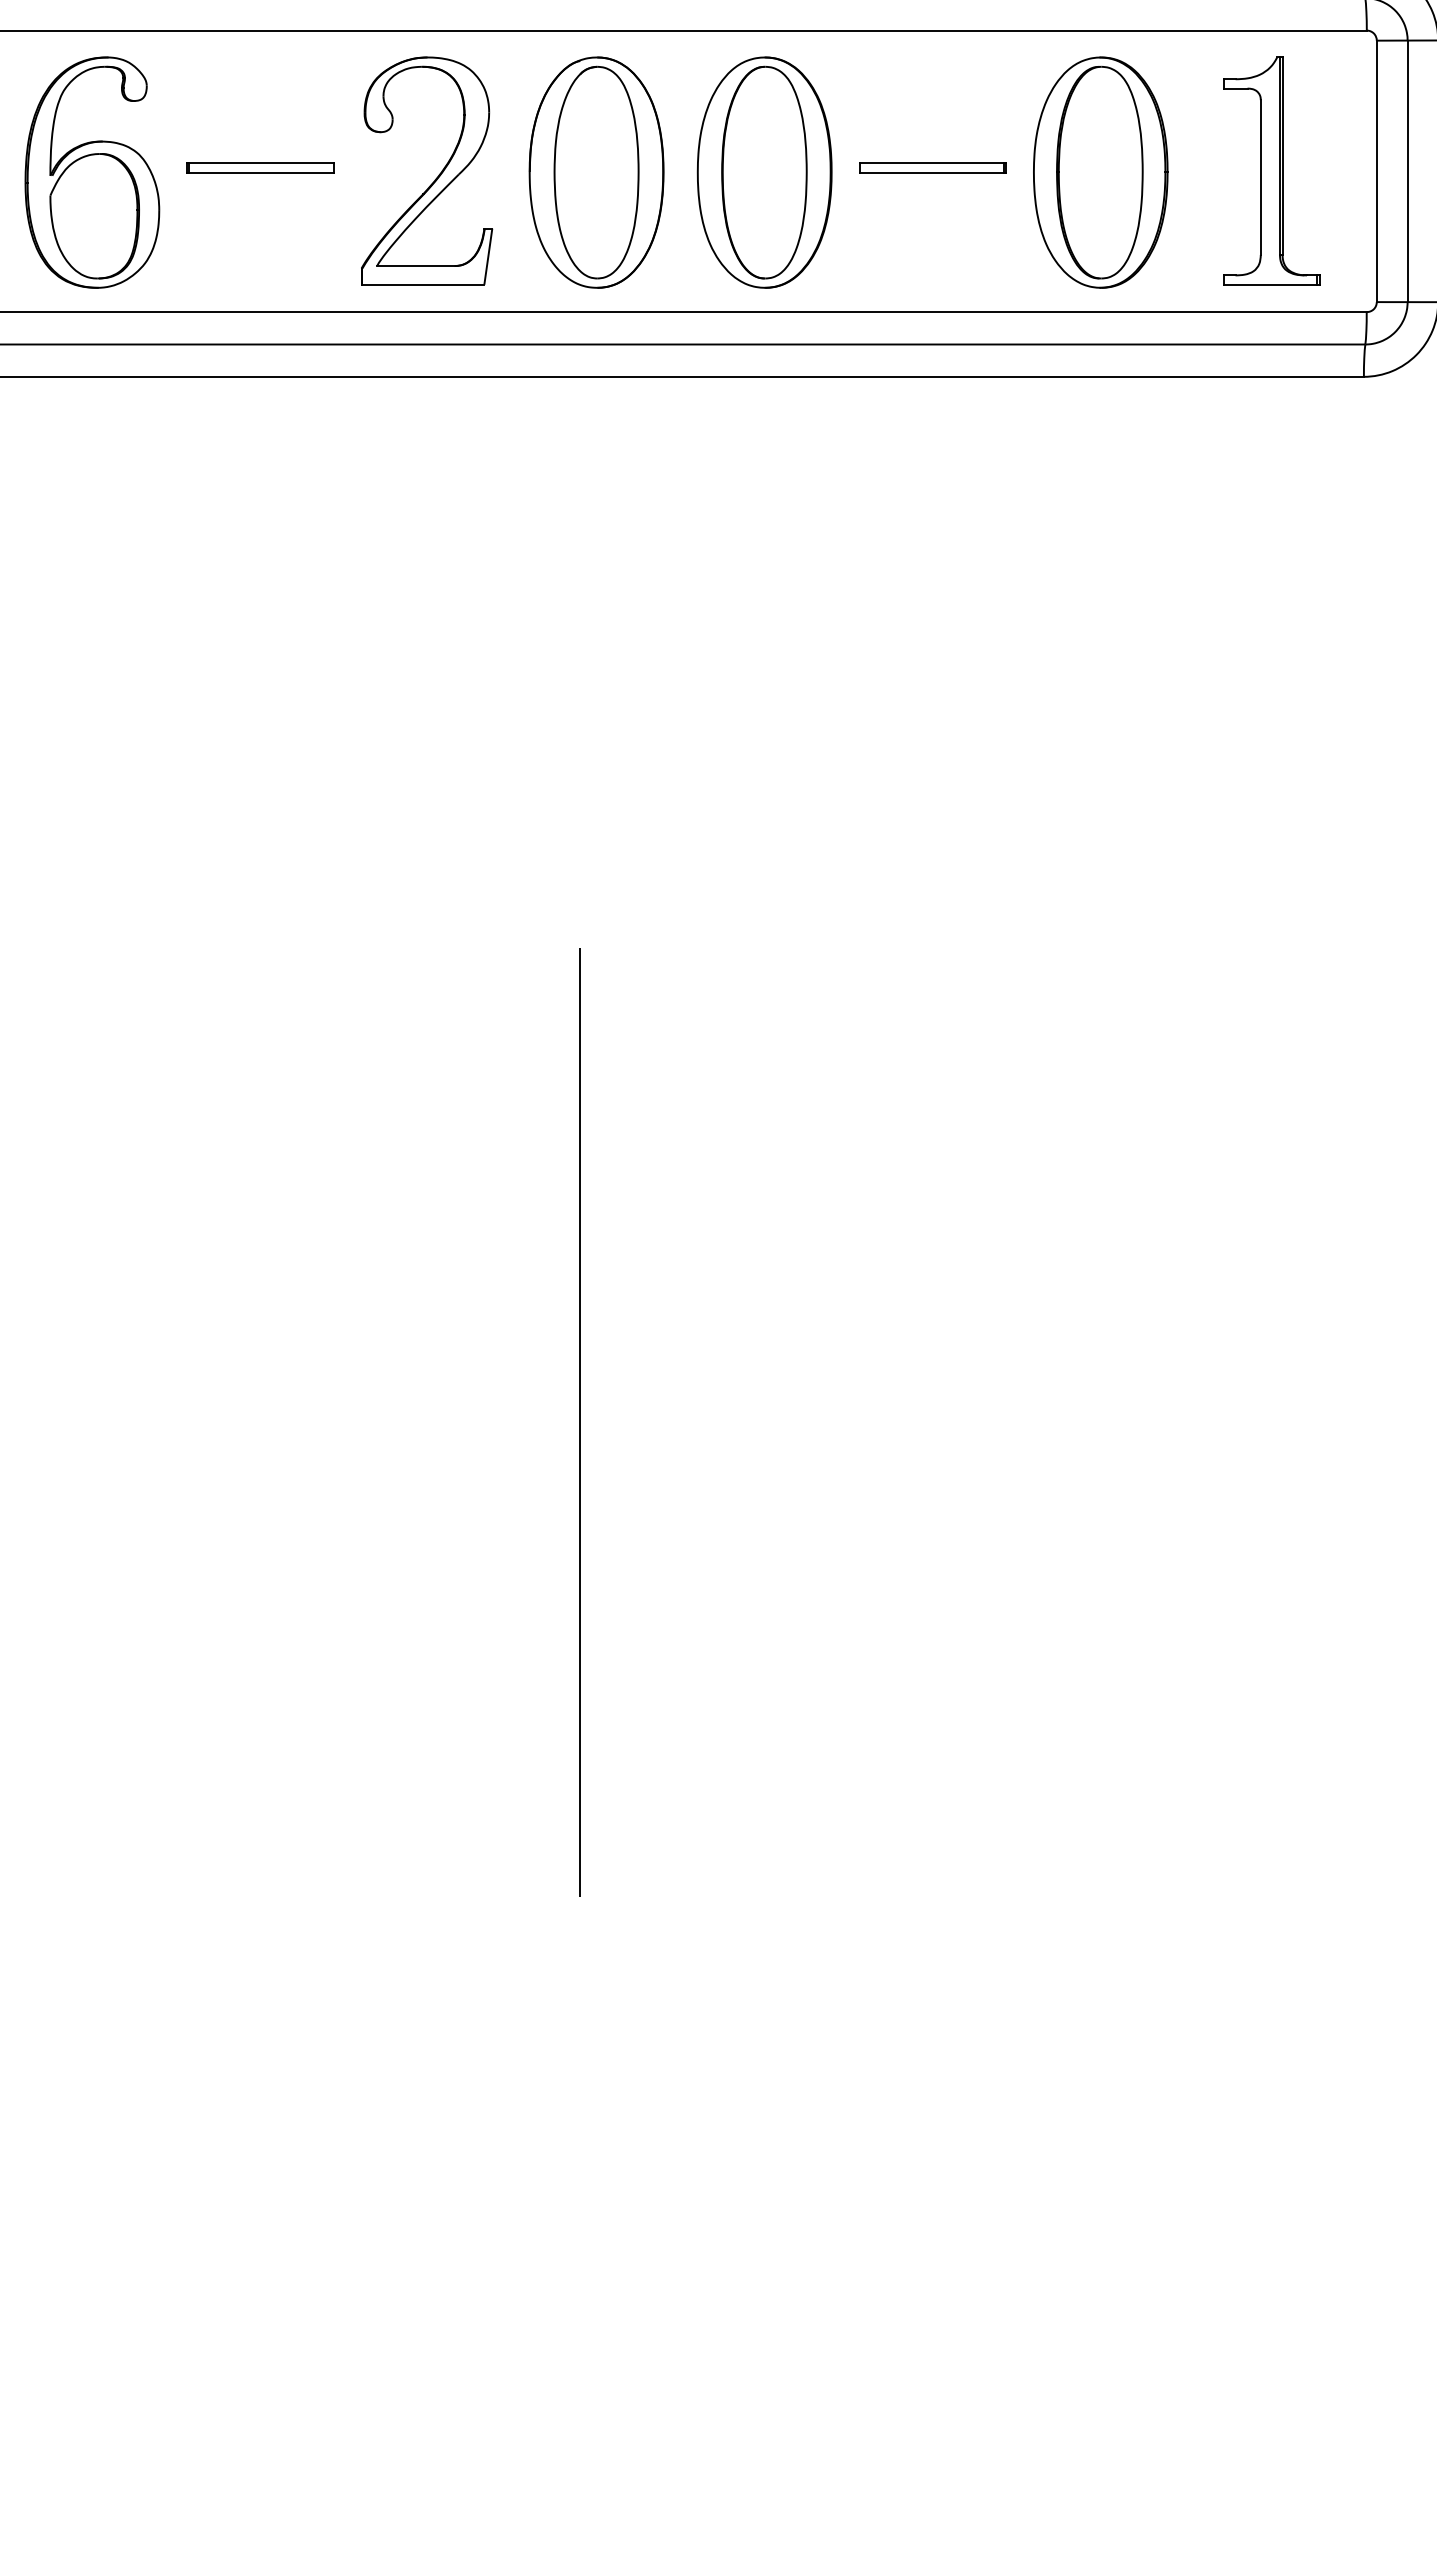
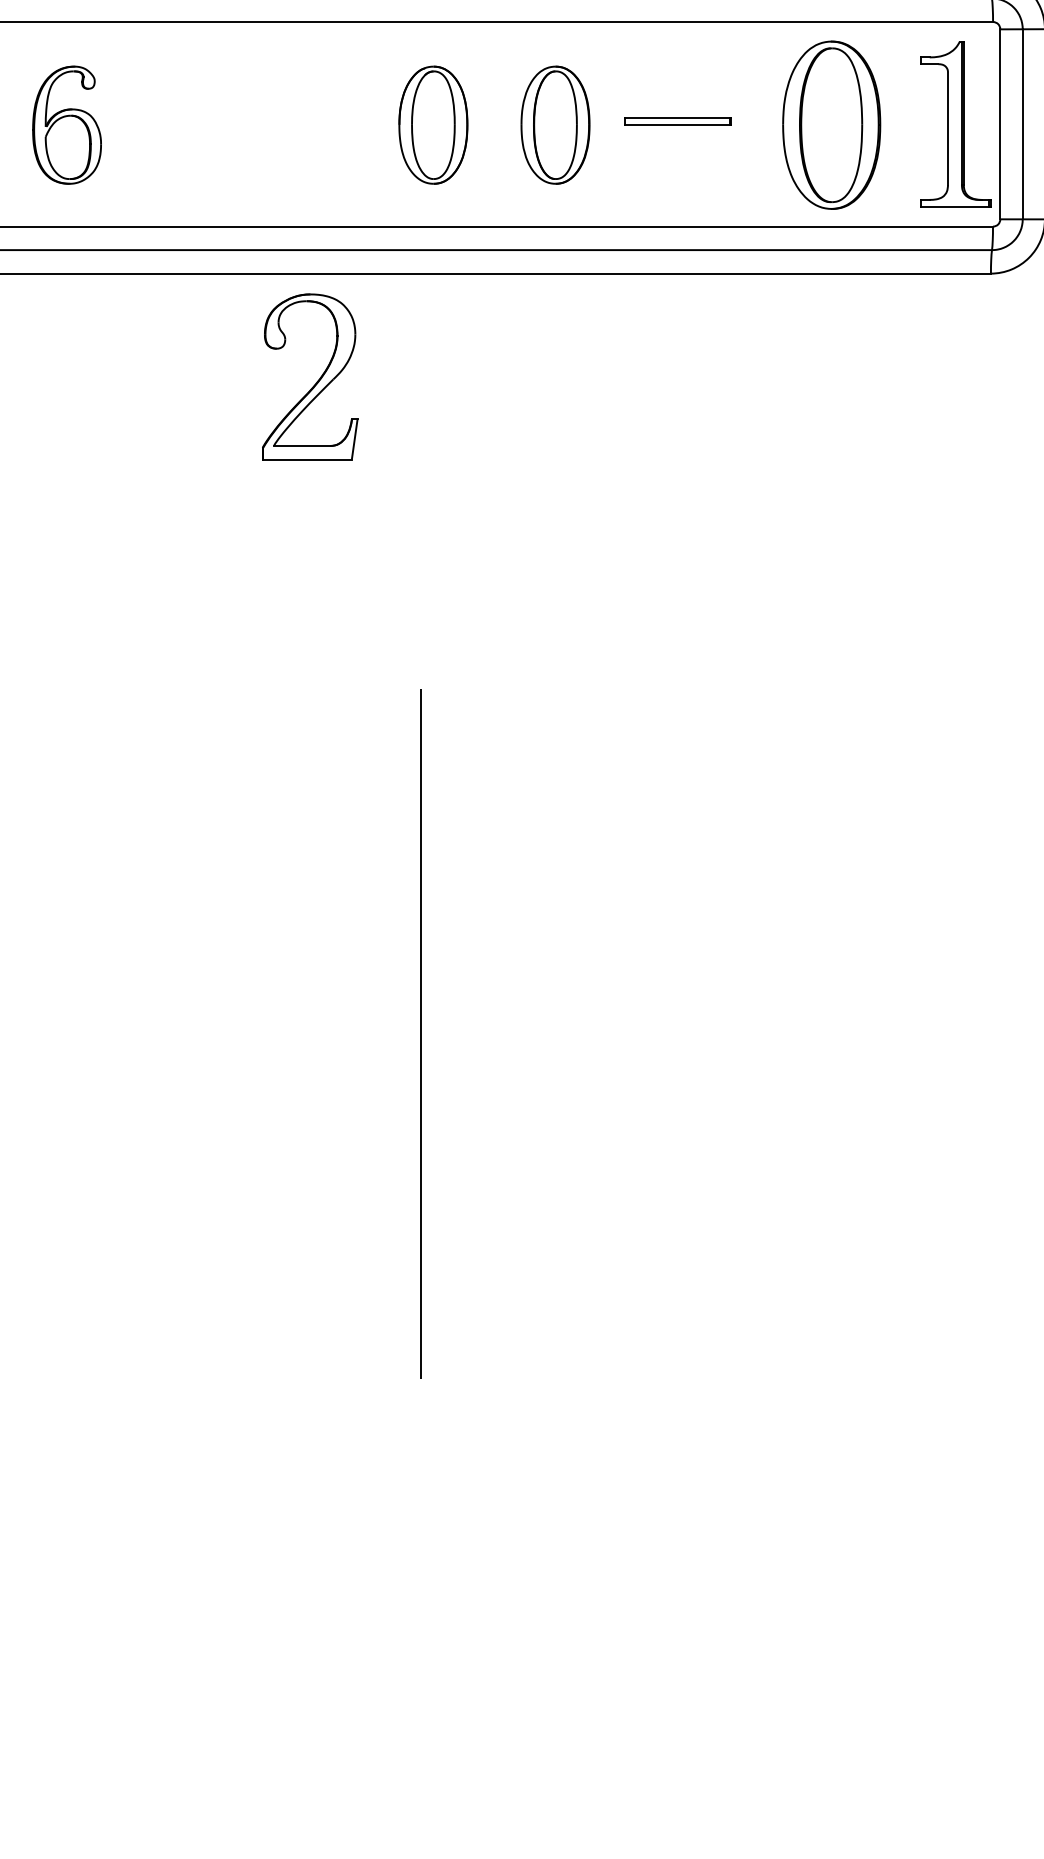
part: (260, 167) -> (189, 121), removed
part: (1271, 170) -> (955, 123), moved
part: (92, 172) -> (67, 125), size x0.7
part: (596, 172) -> (433, 125), size x0.7
part: (764, 172) -> (555, 125), size x0.7
part: (1100, 172) -> (831, 125), moved
part: (435, 178) -> (316, 382), moved

